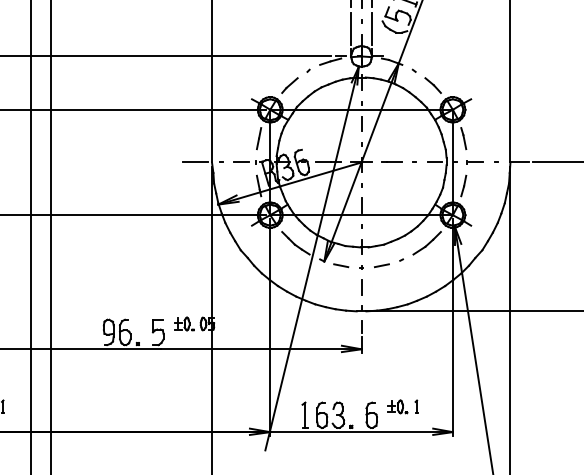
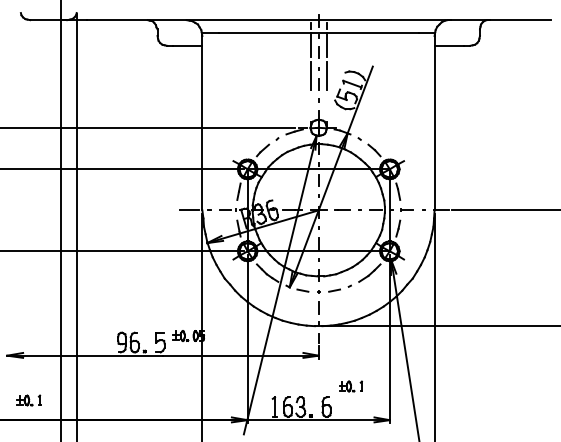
line: (350, 27) -> (310, 105), removed
line: (371, 27) -> (326, 105), removed
part: (402, 406) -> (350, 386), moved

